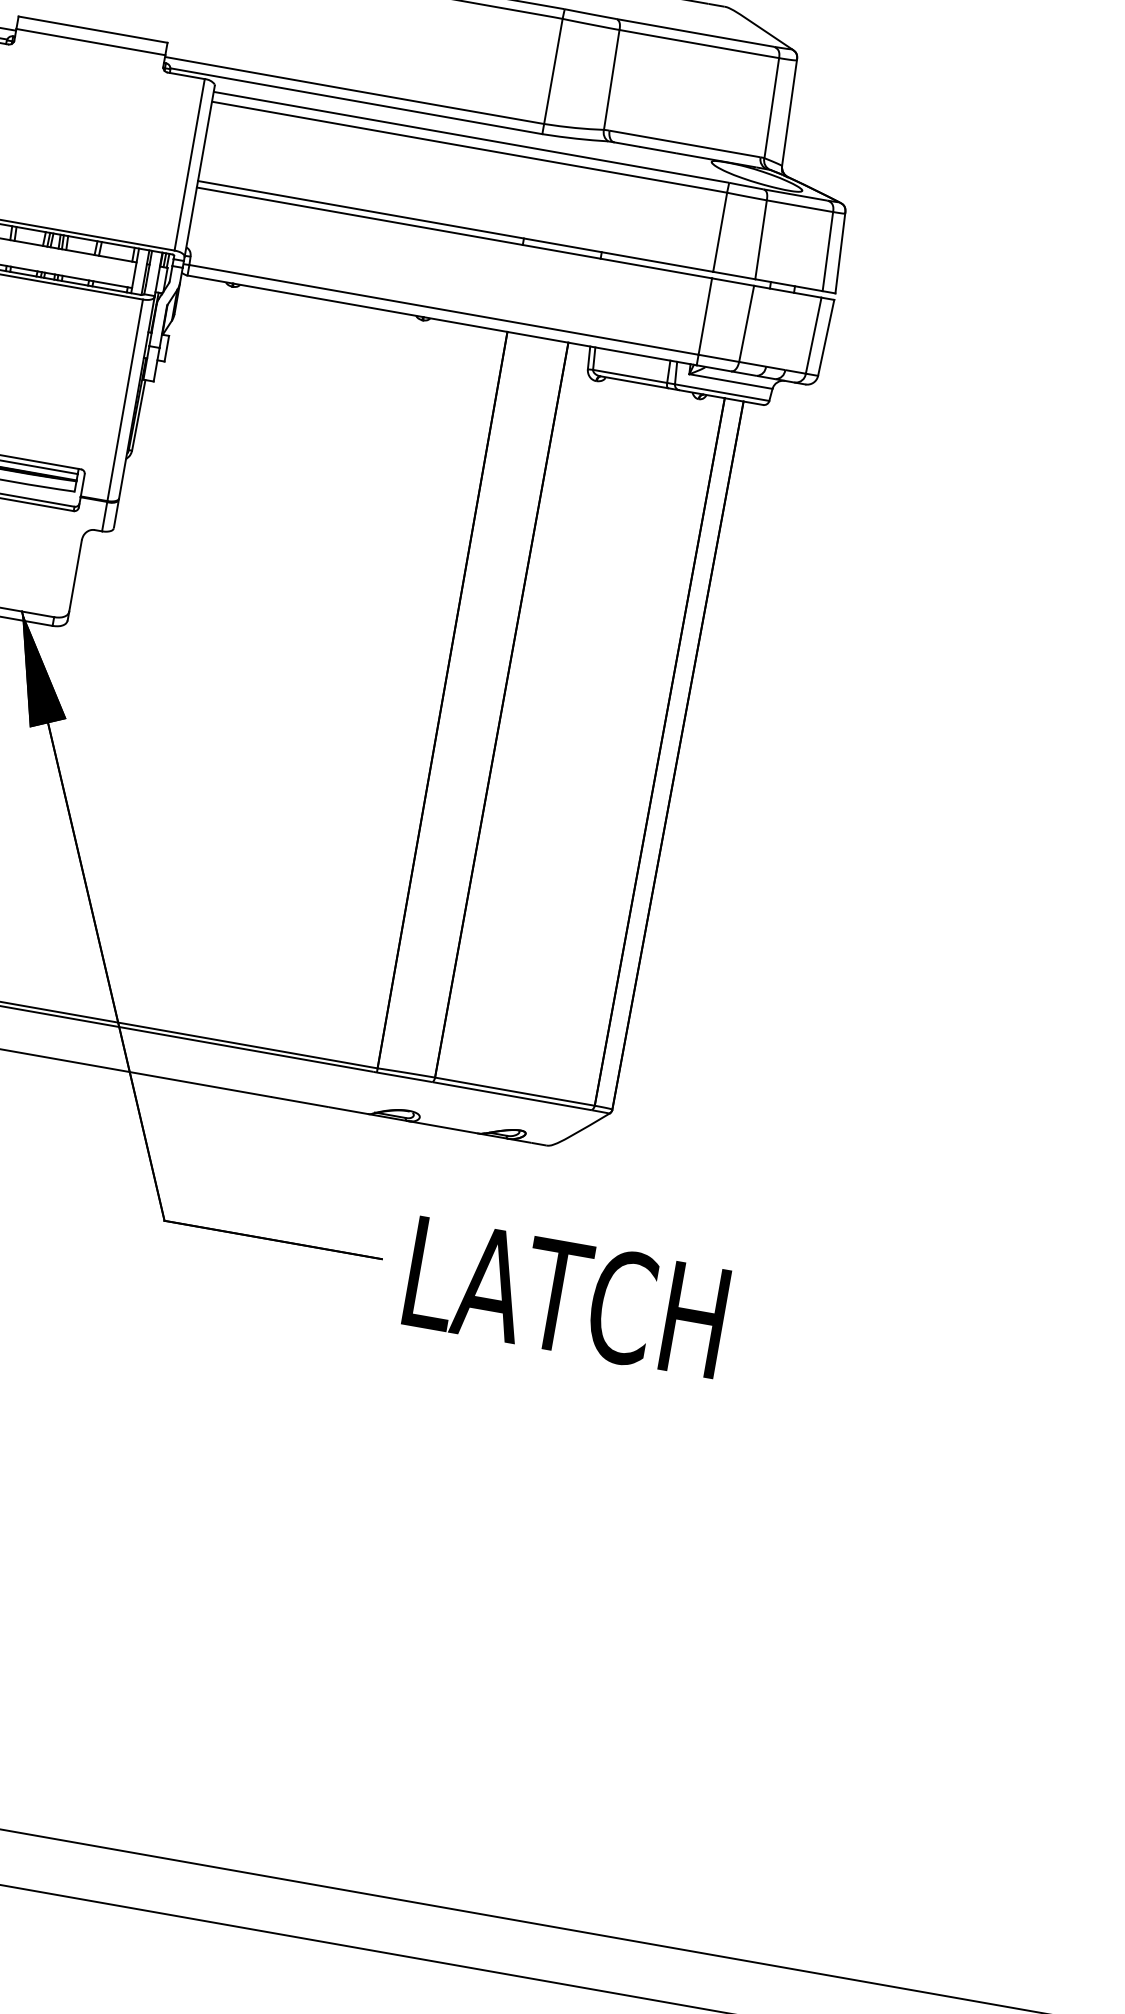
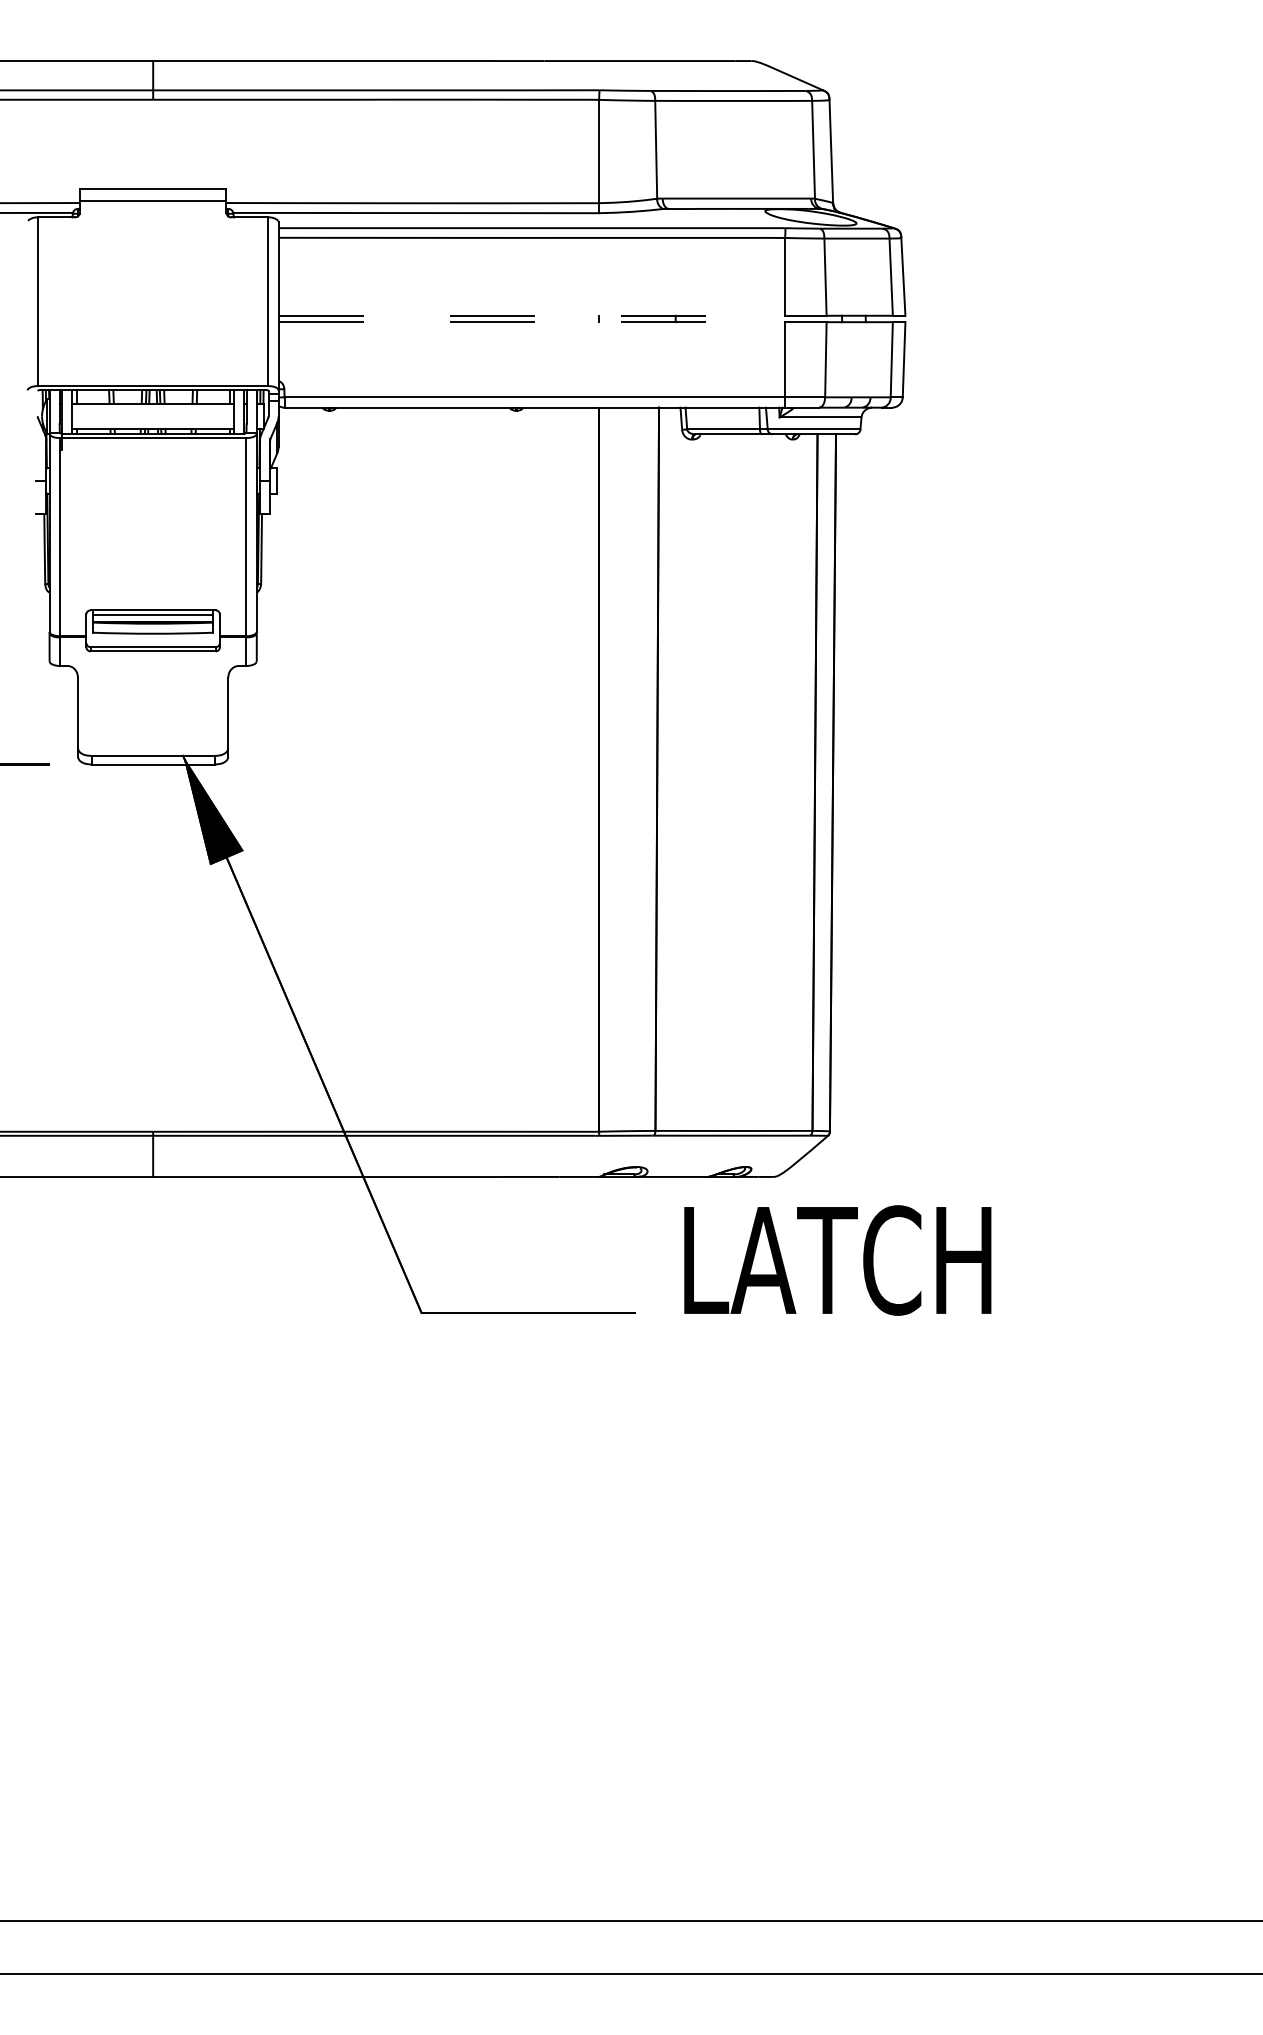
line: (456, 226) -> (532, 315), solid -> dashed
line: (454, 233) -> (532, 322), solid -> dashed
text: (566, 1297) -> (837, 1260), moved

